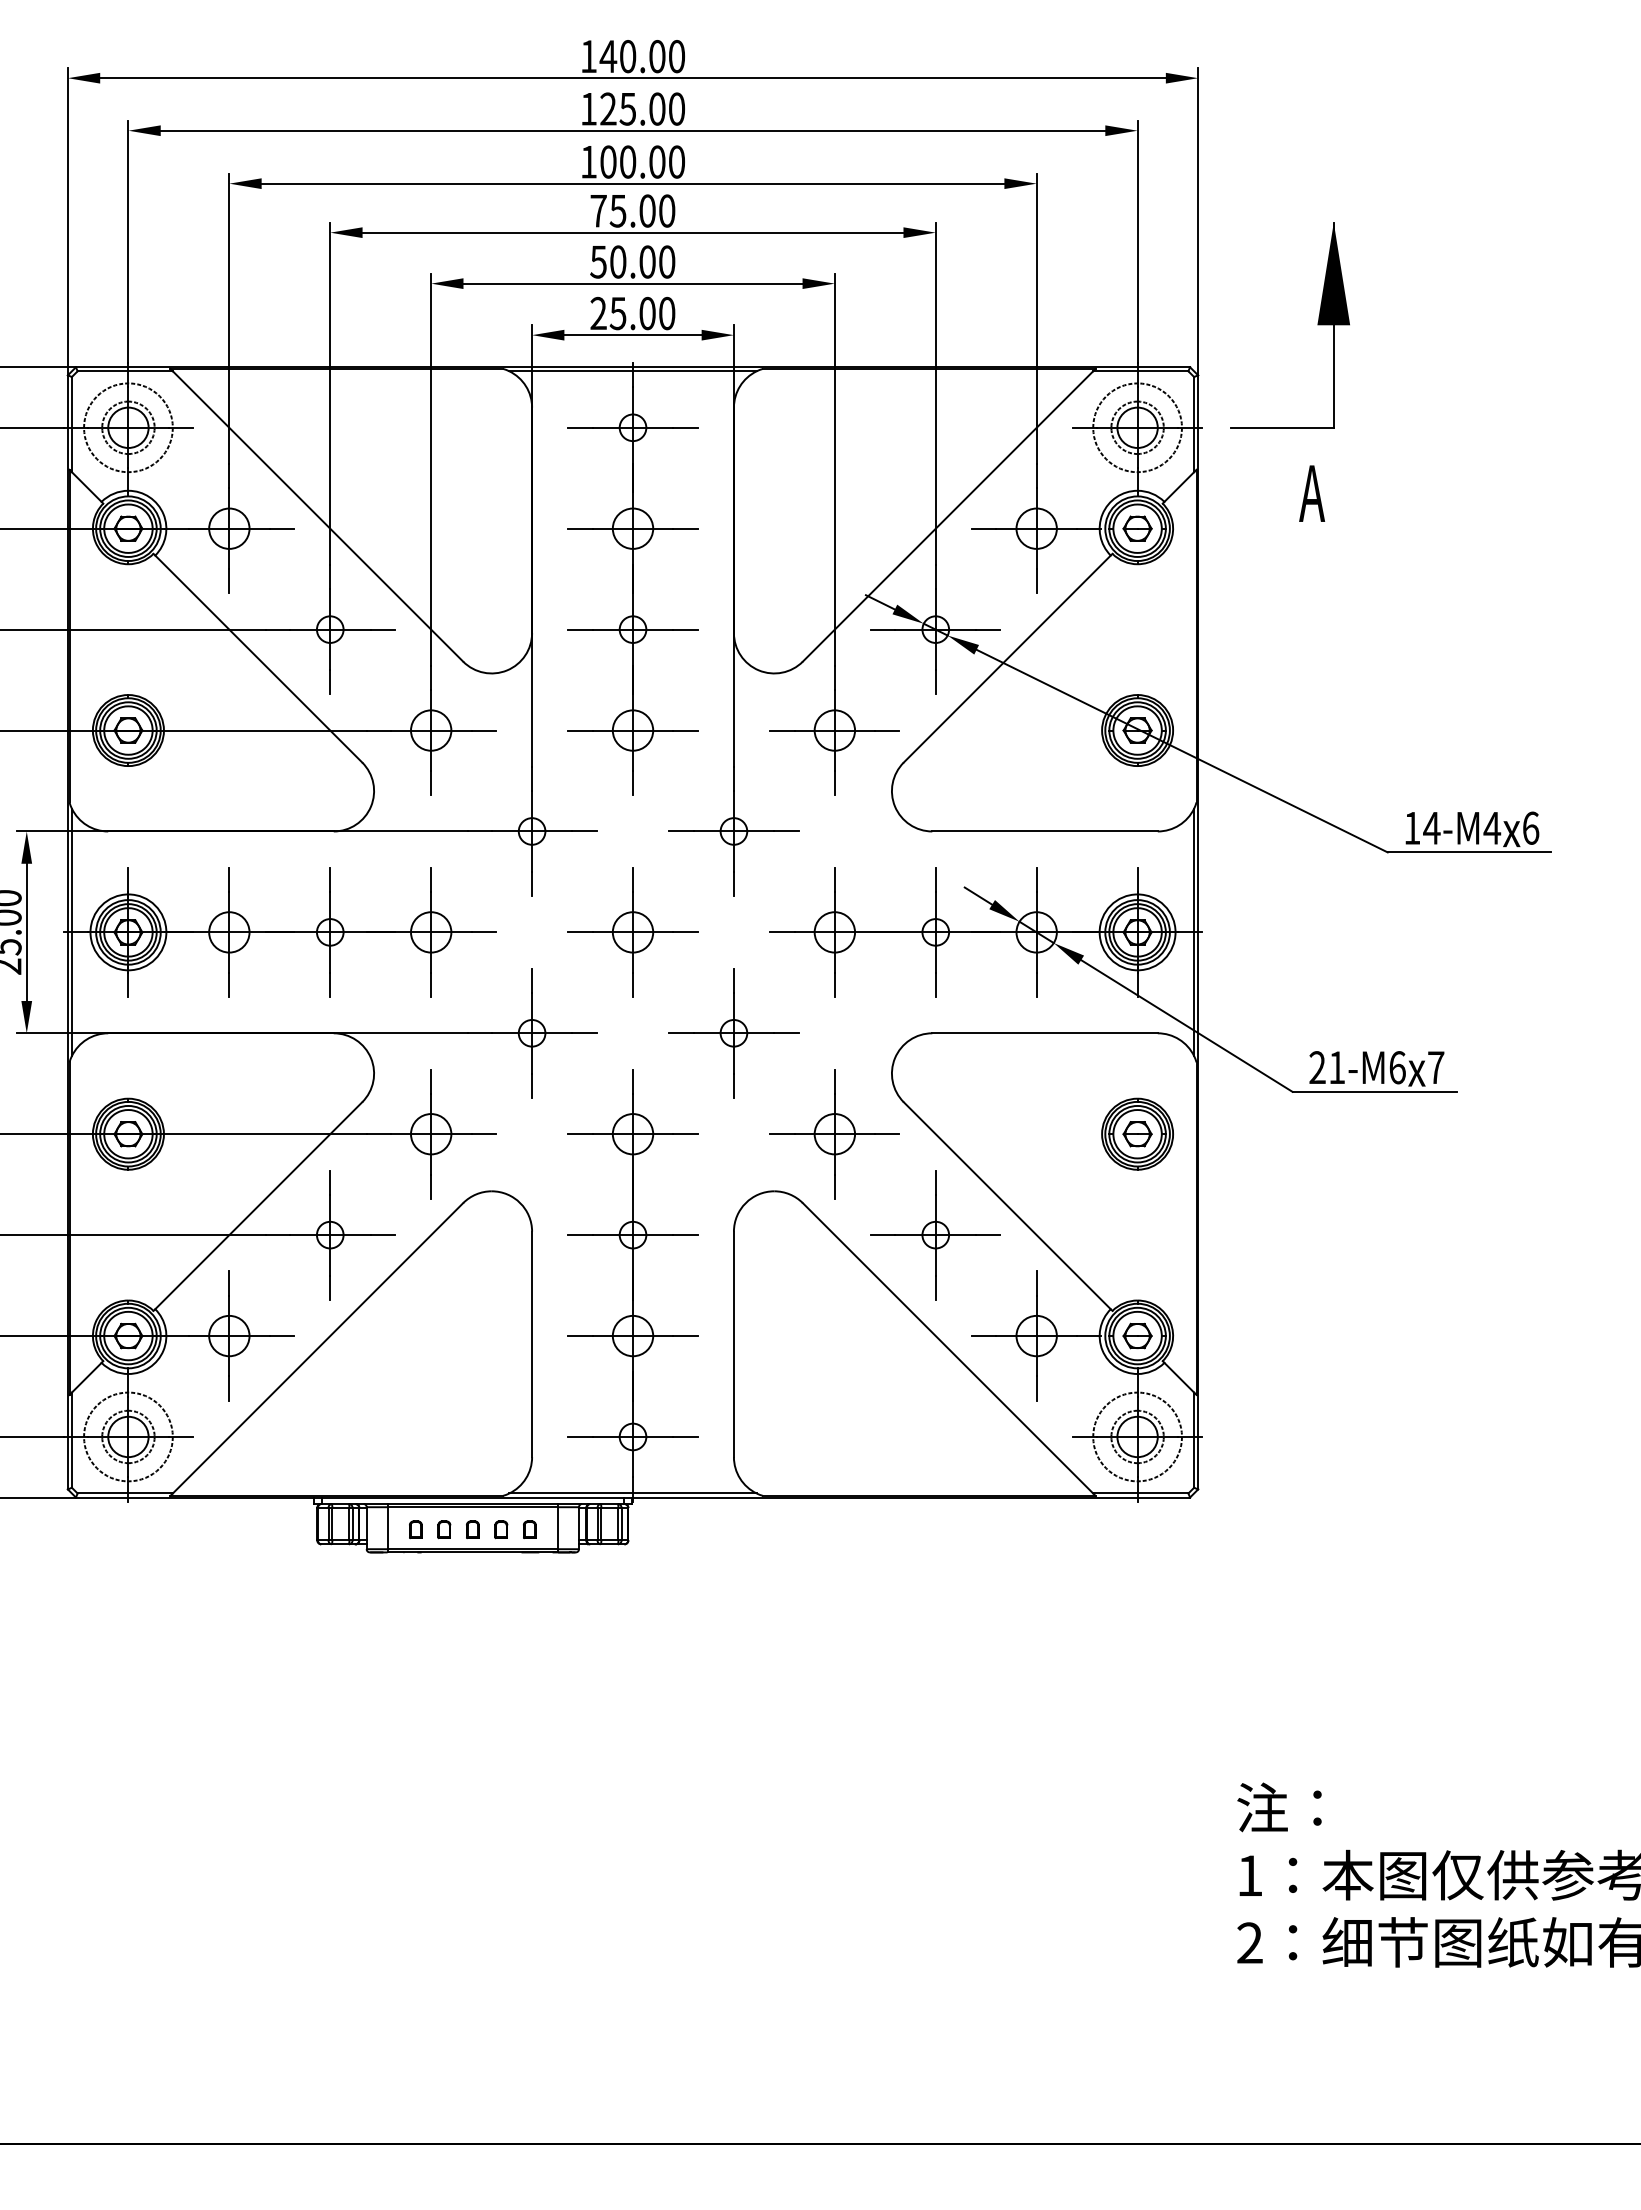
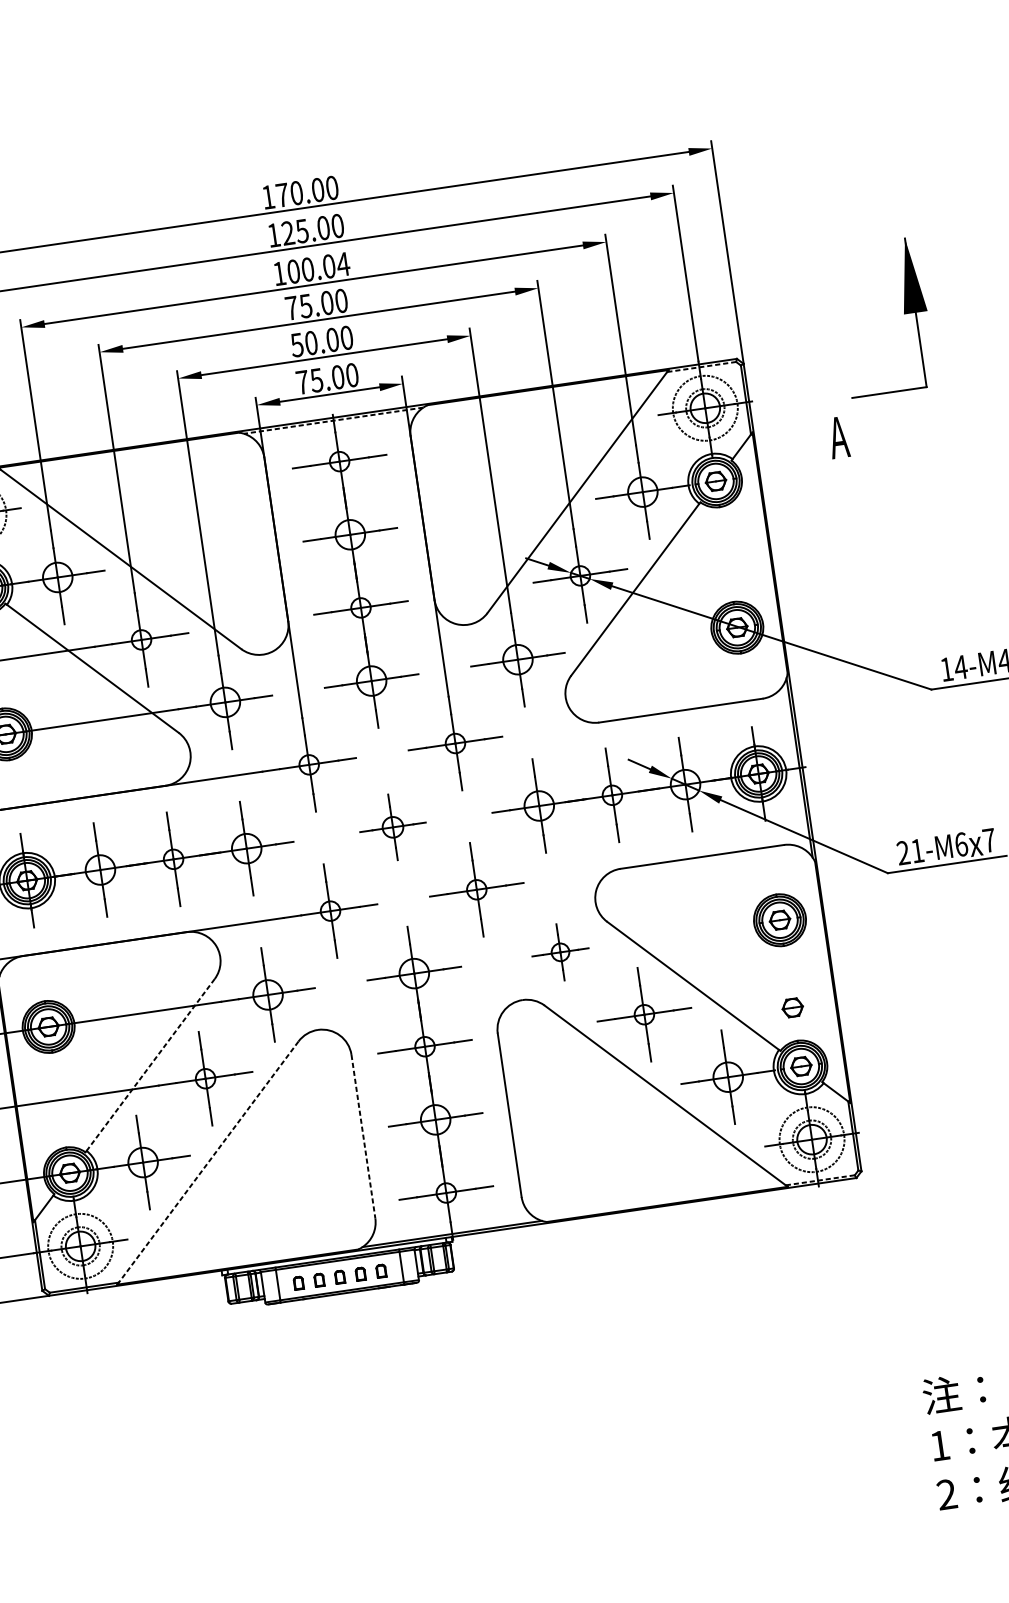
text: (608, 56) -> (282, 195), 140.00 -> 170.00
text: (676, 161) -> (343, 264), 100.00 -> 100.04
text: (598, 312) -> (302, 381), 25.00 -> 75.00
part: (1317, 325) -> (904, 314), moved
line: (633, 371) -> (334, 420), solid -> dashed
line: (1140, 371) -> (701, 367), solid -> dashed
part: (632, 932) -> (392, 827), size x0.7
part: (834, 1134) -> (560, 952), size x0.6
line: (258, 1206) -> (150, 1065), solid -> dashed
part: (1137, 1254) -> (792, 1007), added
line: (532, 1344) -> (363, 1136), solid -> dashed
line: (317, 1348) -> (208, 1162), solid -> dashed
line: (1140, 1493) -> (820, 1180), solid -> dashed

